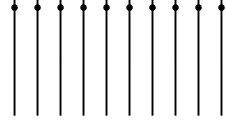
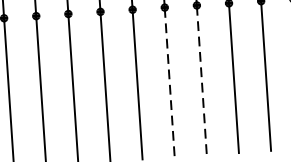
line: (106, 61) -> (169, 82), solid -> dashed
line: (129, 61) -> (201, 80), solid -> dashed

